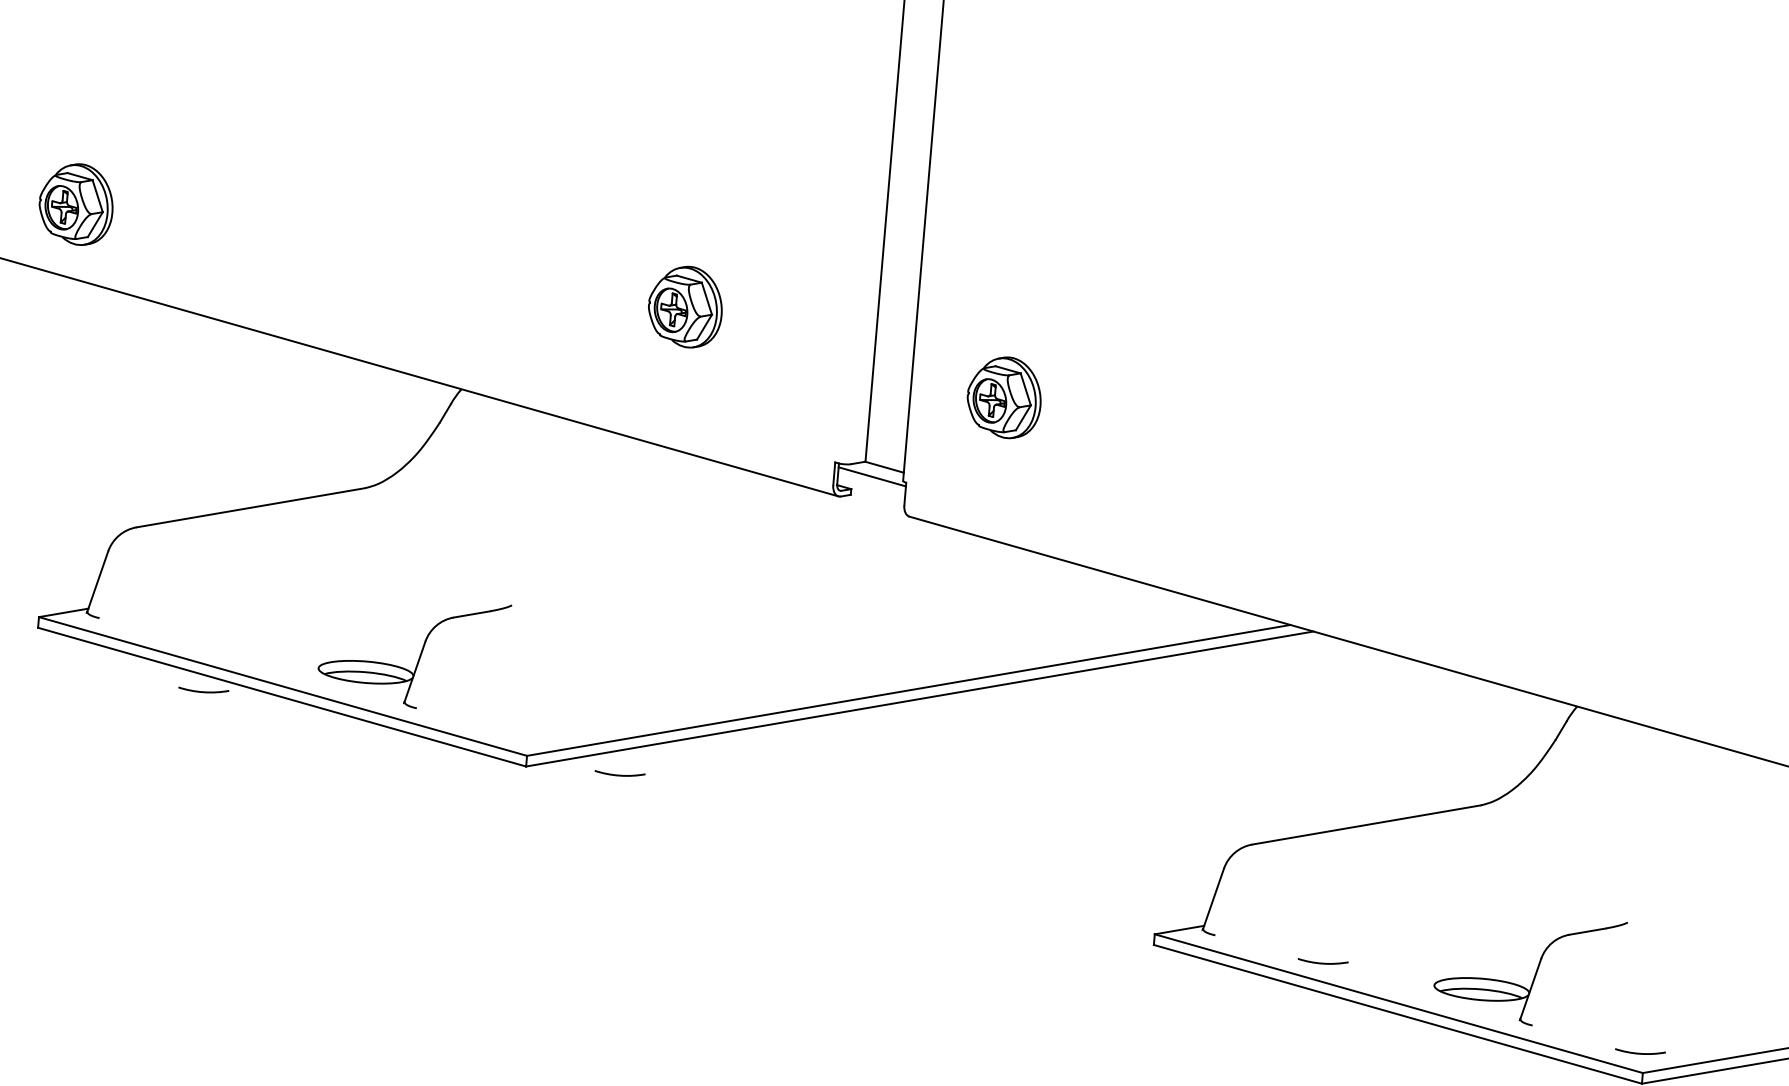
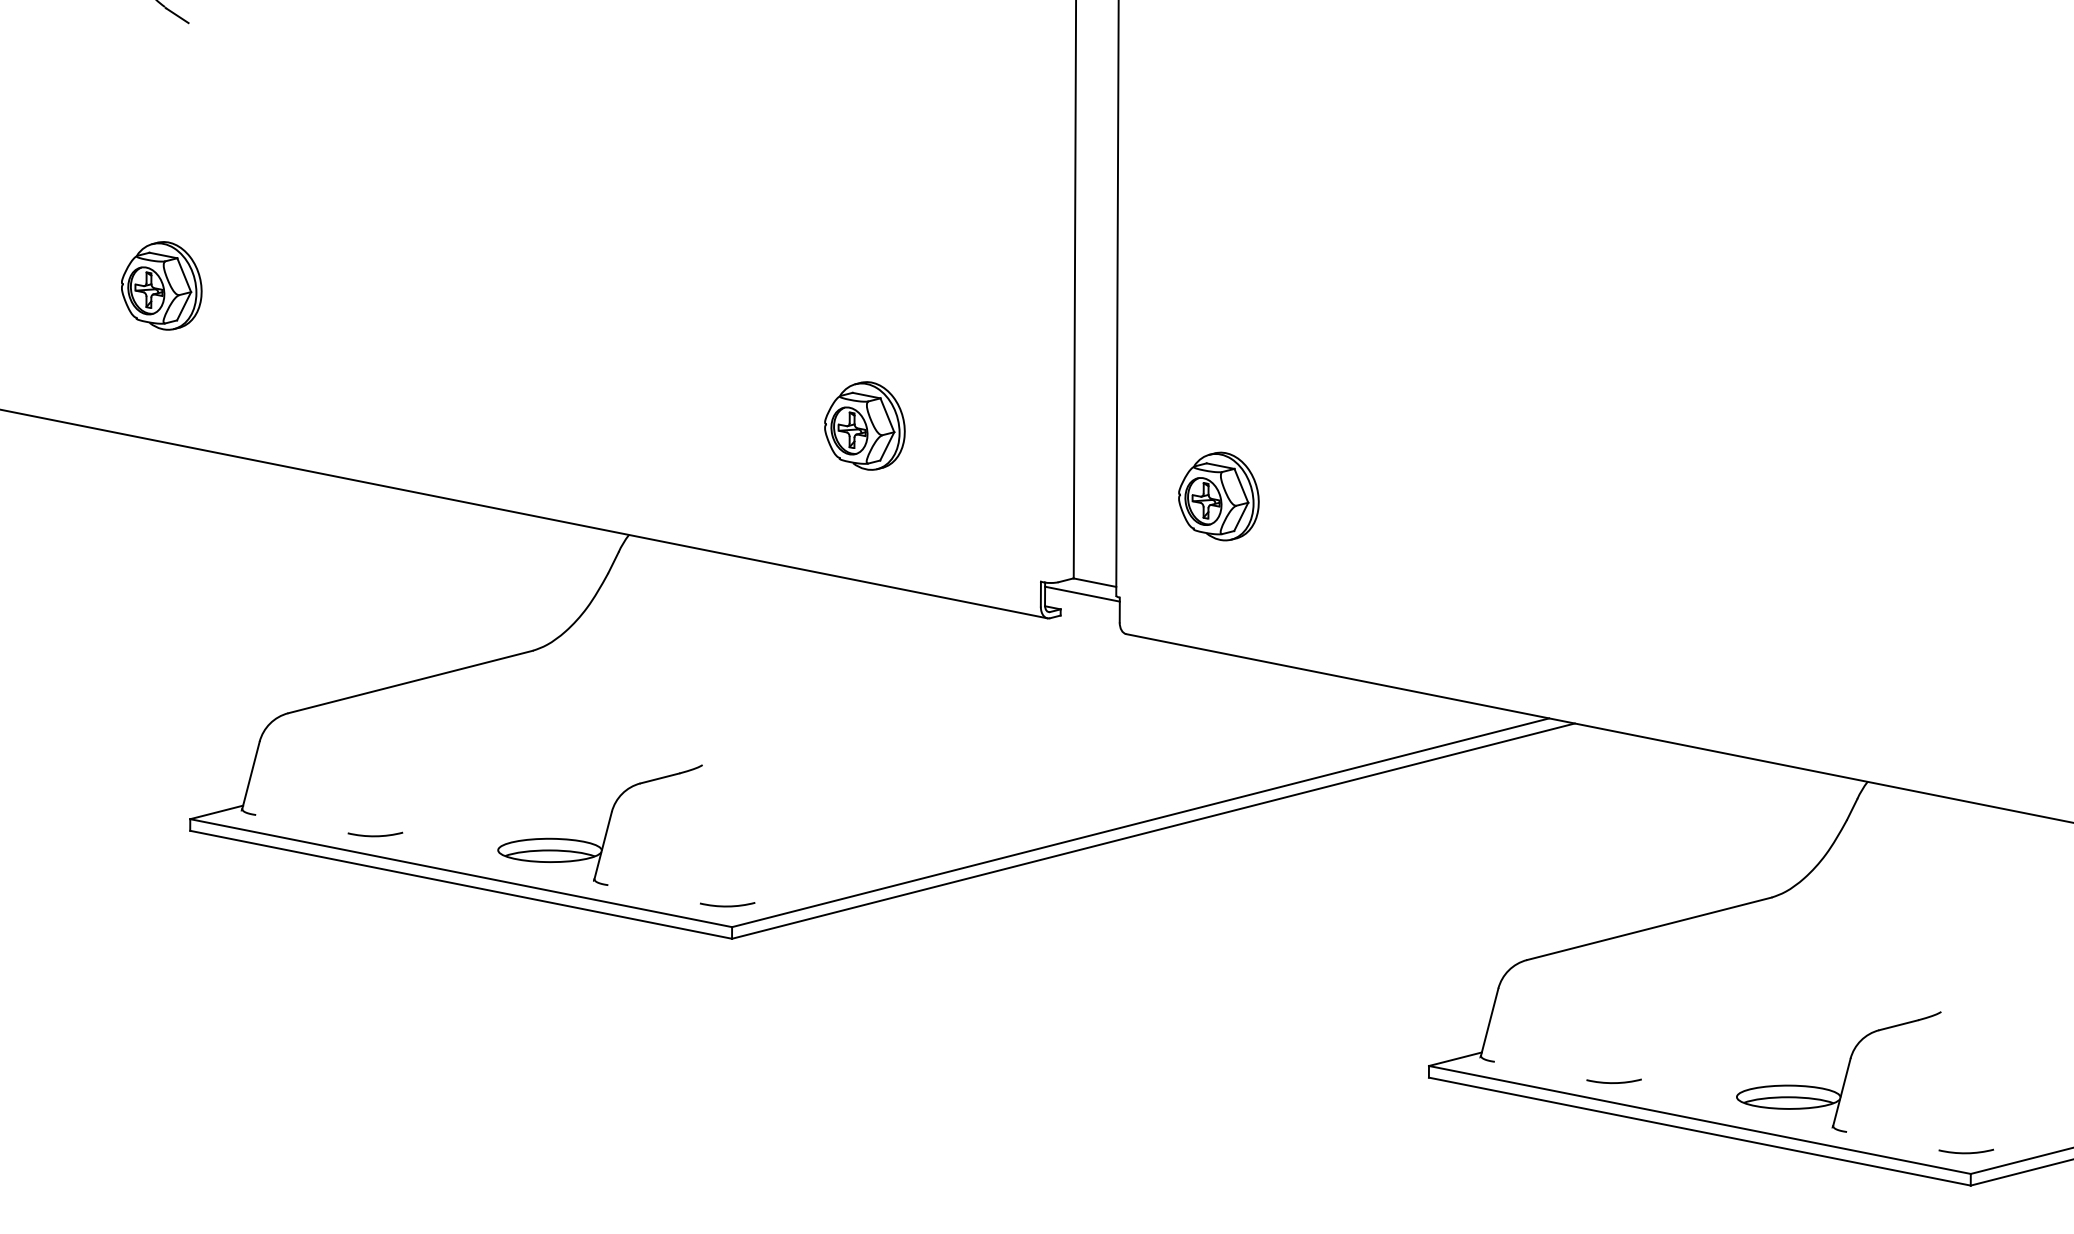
part: (76, 203) -> (161, 285), moved
arc: (203, 691) -> (375, 835), moved
arc: (619, 774) -> (727, 905), moved

